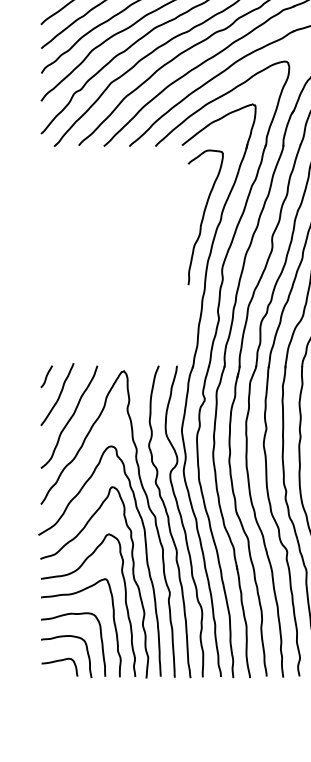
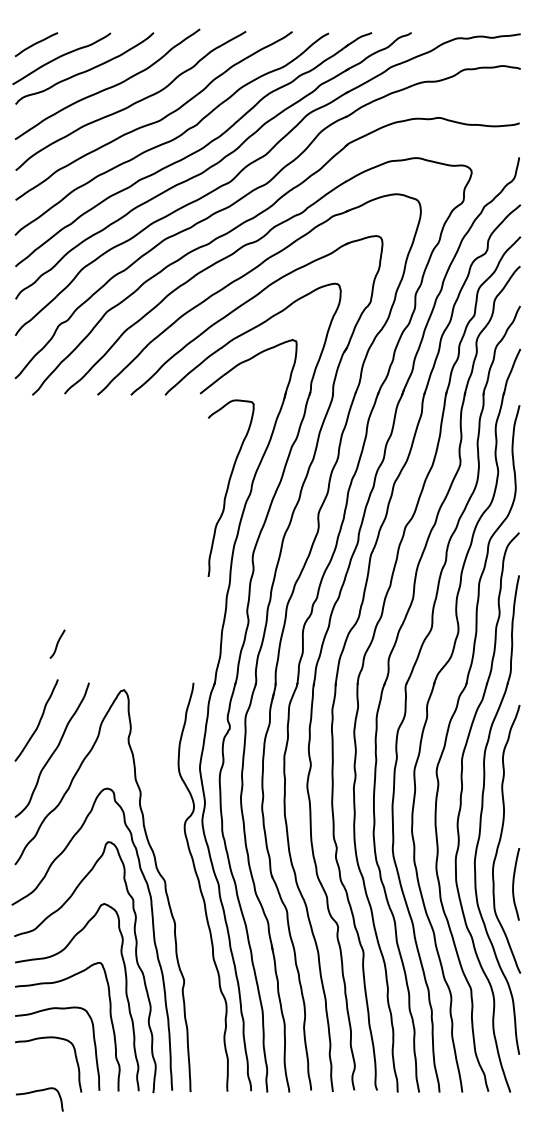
curve: (46, 376) -> (57, 643), moved
curve: (169, 521) -> (183, 887), removed
curve: (59, 661) -> (39, 1091), moved

